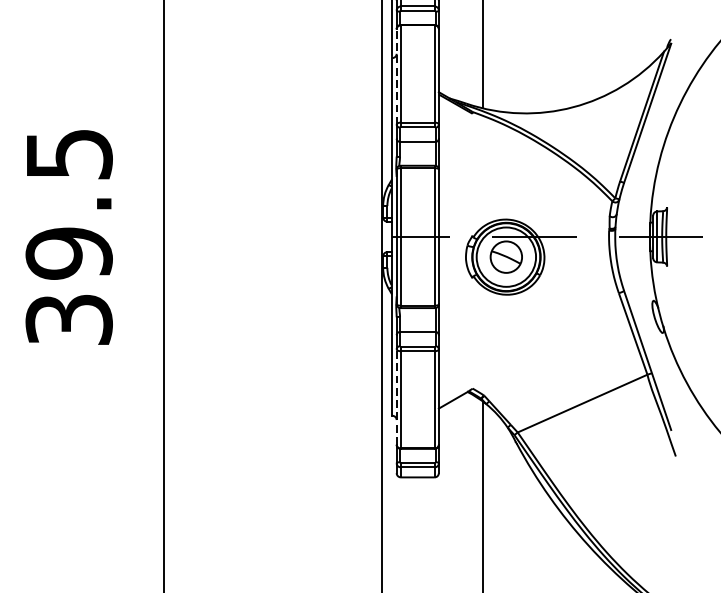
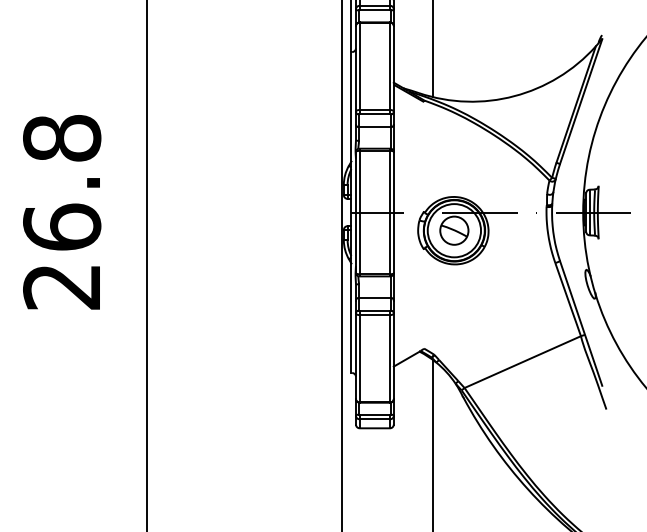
line: (396, 76) -> (355, 68), dashed -> solid
text: (69, 236) -> (62, 212), 39.5 -> 26.8
line: (396, 397) -> (355, 356), dashed -> solid

